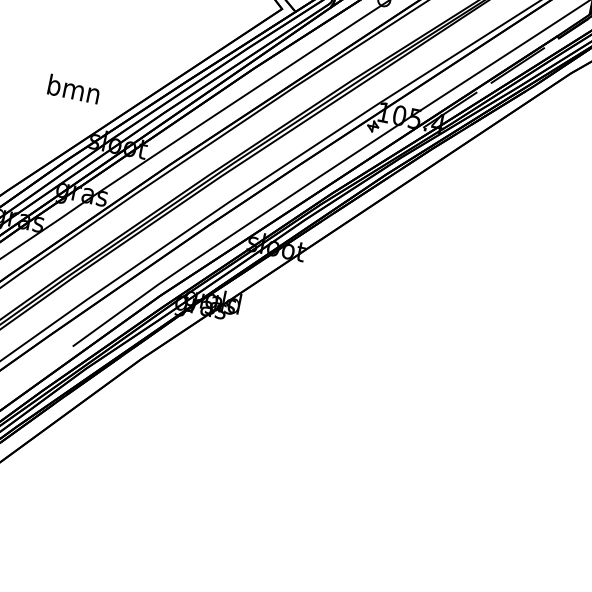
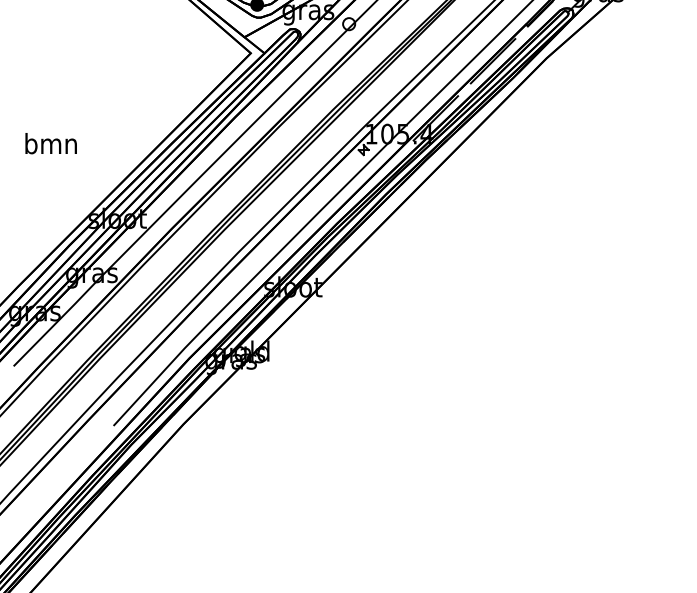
text: (73, 88) -> (50, 143), moved

